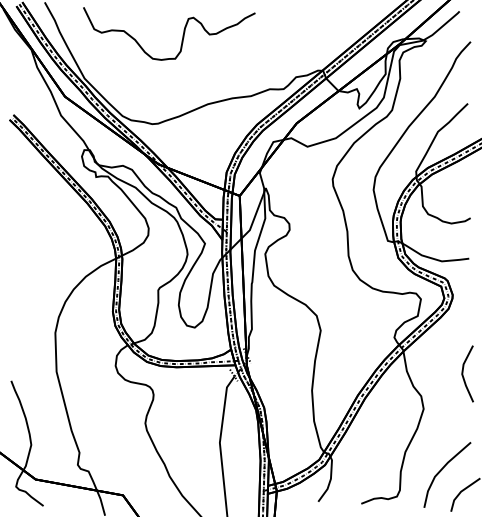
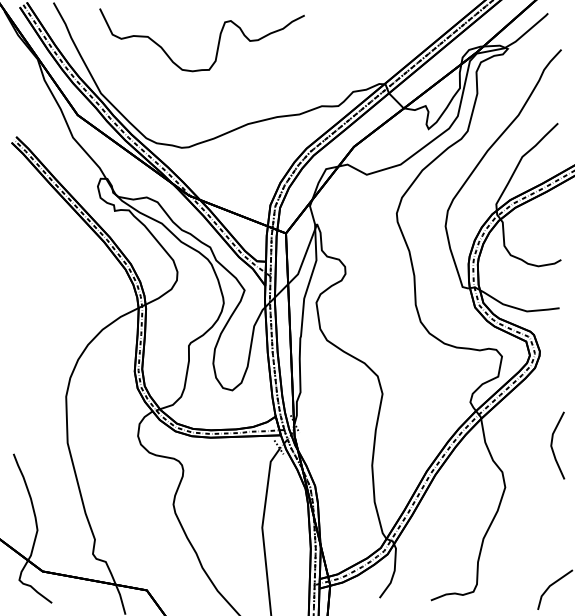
line: (442, 470) -> (527, 560), removed

